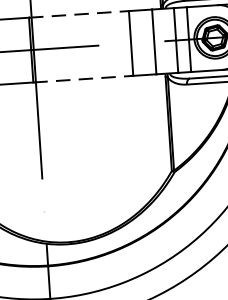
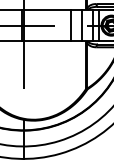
line: (78, 13) -> (46, 9), dashed -> solid
line: (83, 79) -> (46, 41), dashed -> solid

